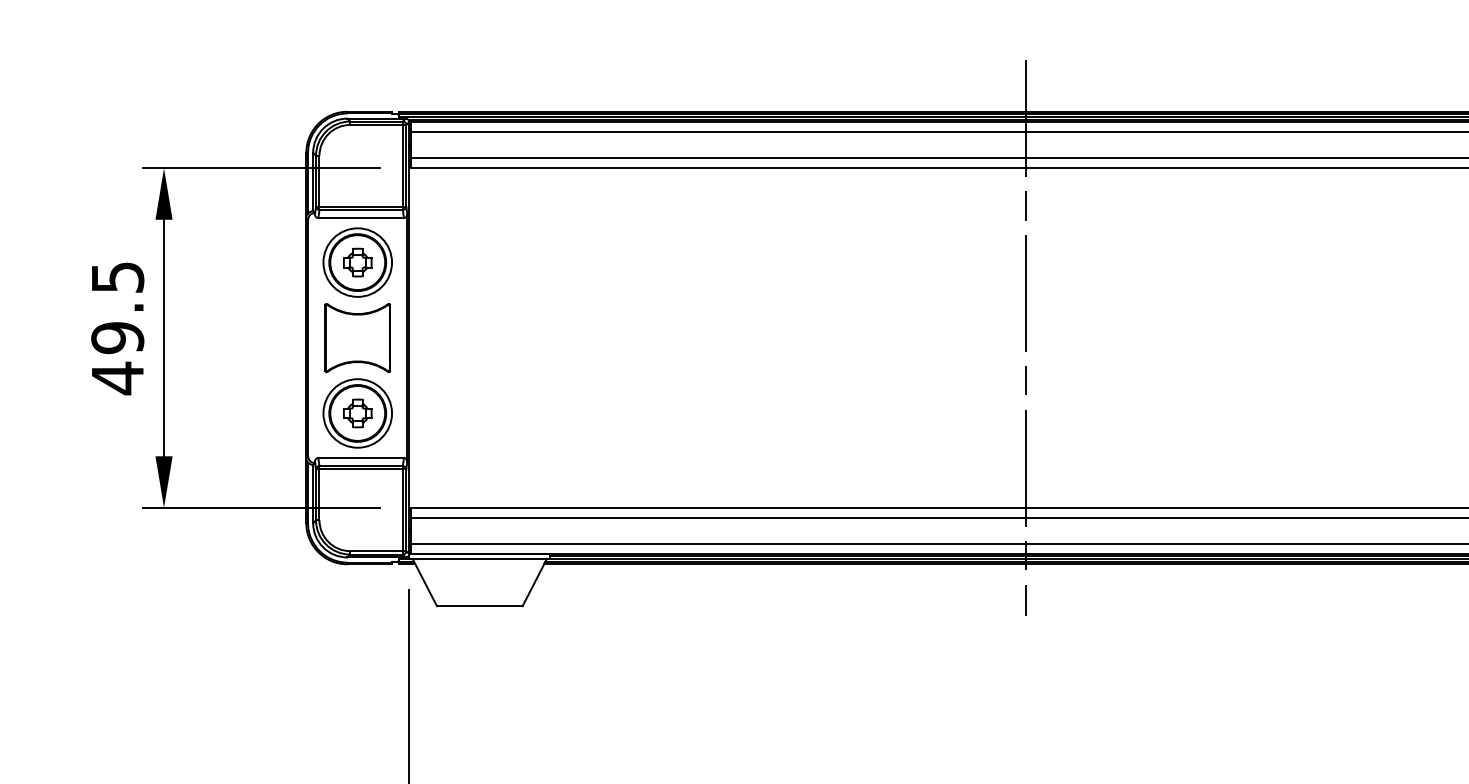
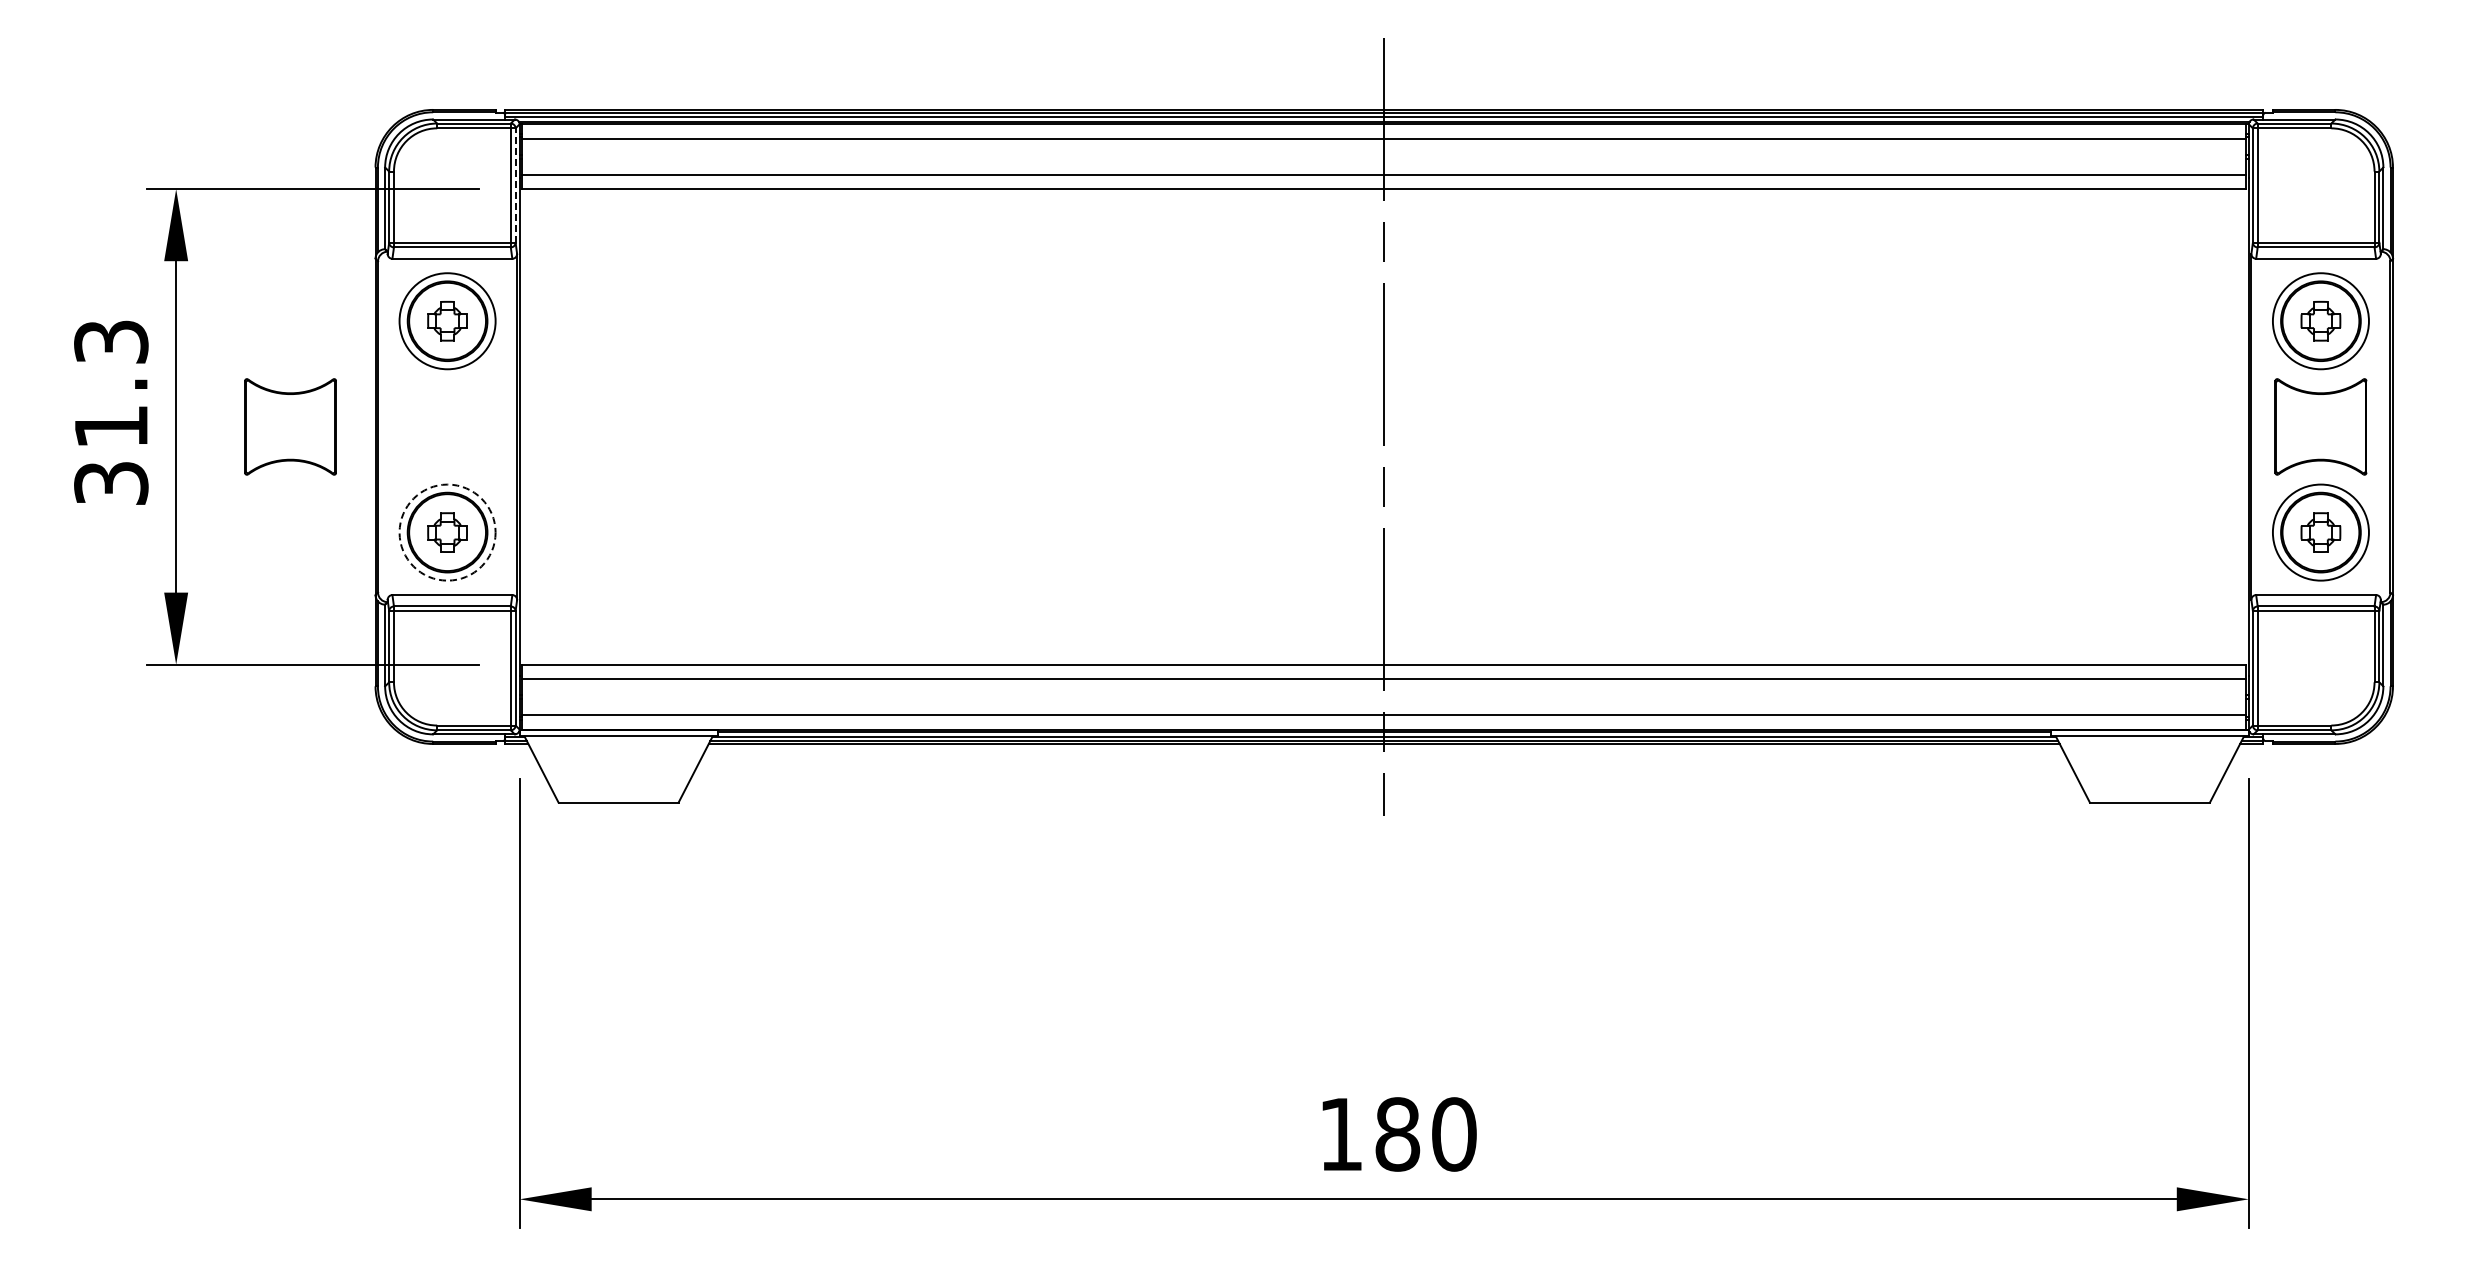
line: (406, 165) -> (515, 185), solid -> dashed
text: (117, 328) -> (111, 413), 49.5 -> 31.3
part: (357, 337) -> (290, 426), moved
circle: (357, 413) -> (447, 532), solid -> dashed

